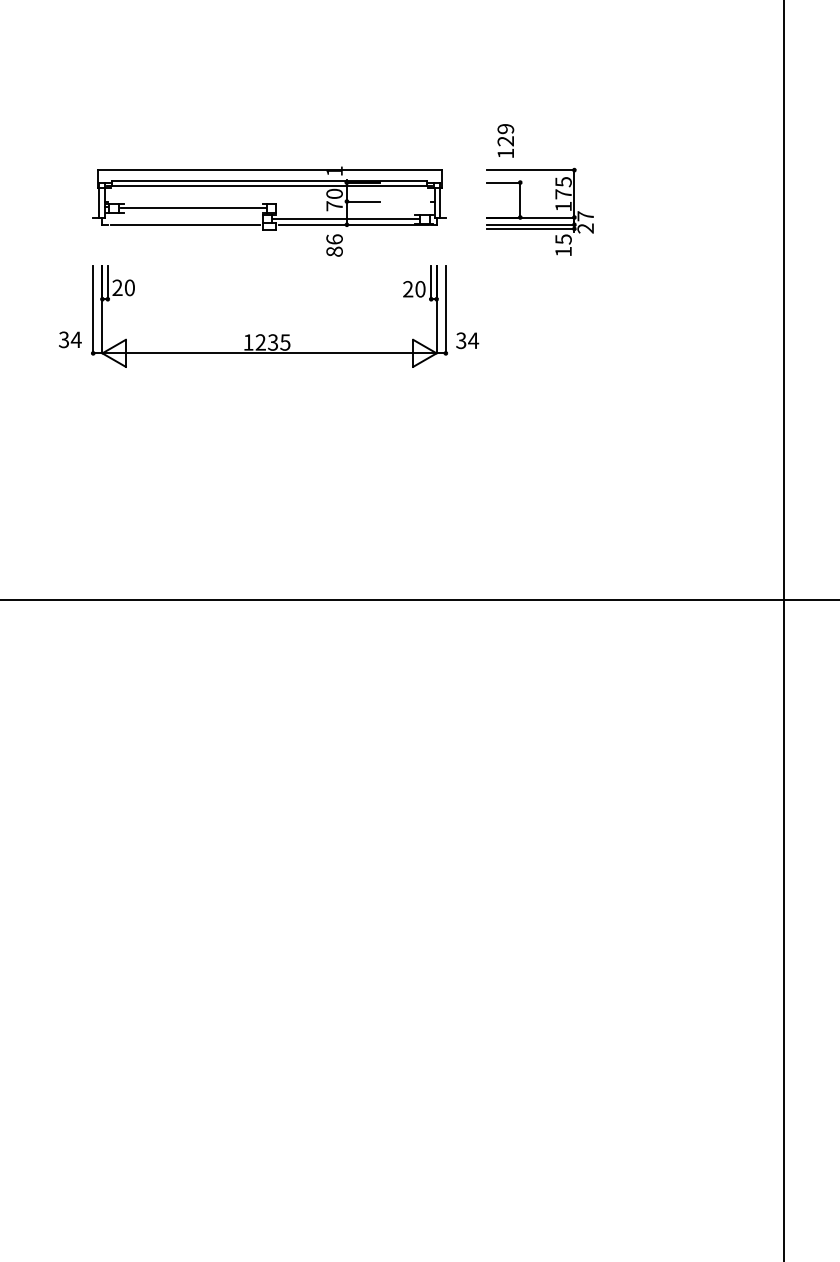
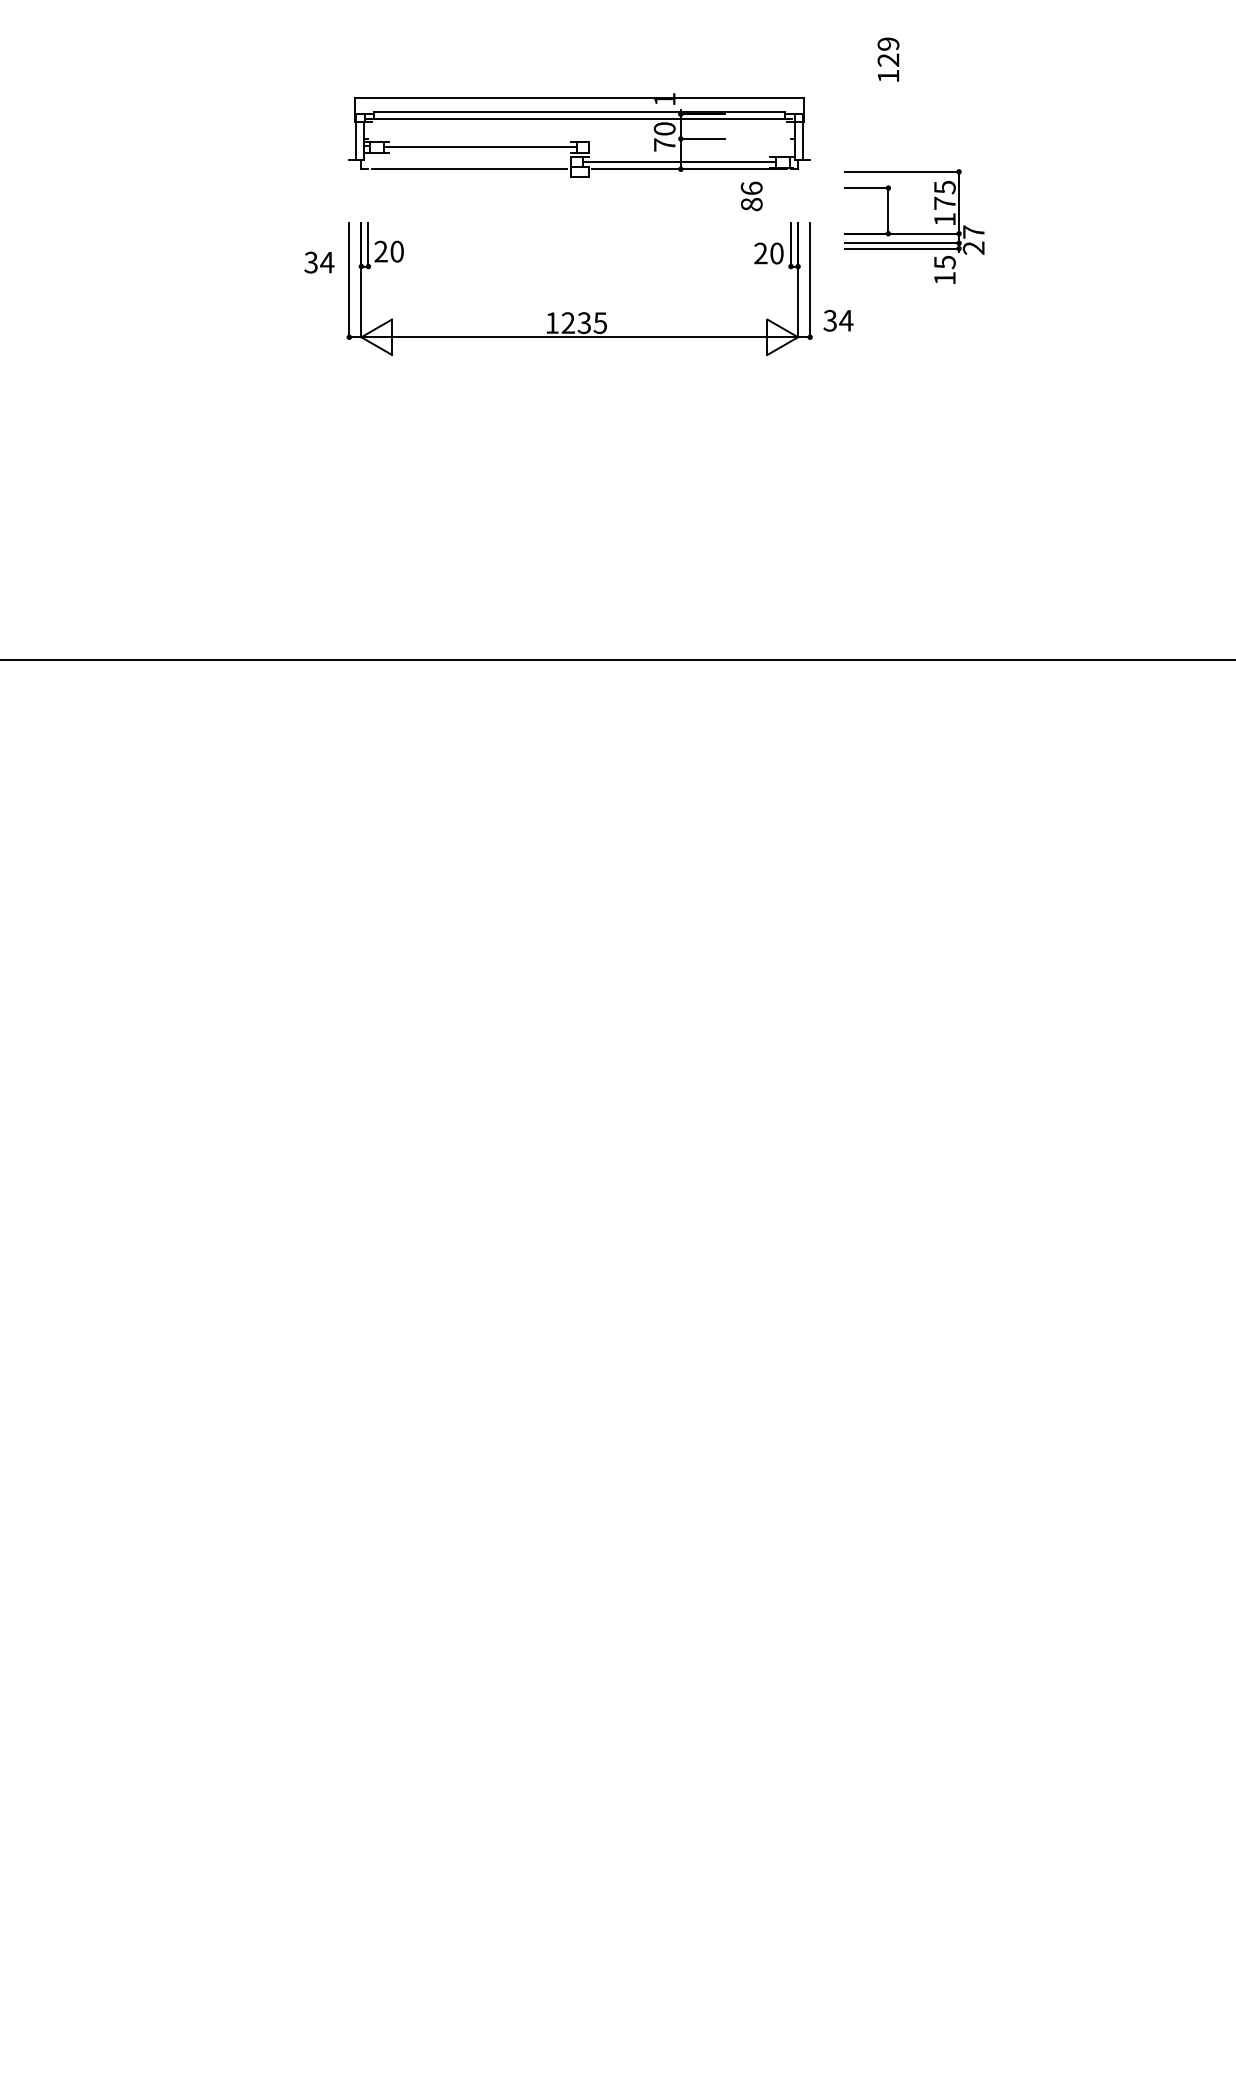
part: (540, 217) -> (914, 233), moved
text: (334, 245) -> (751, 196), moved
text: (70, 339) -> (319, 262), moved

